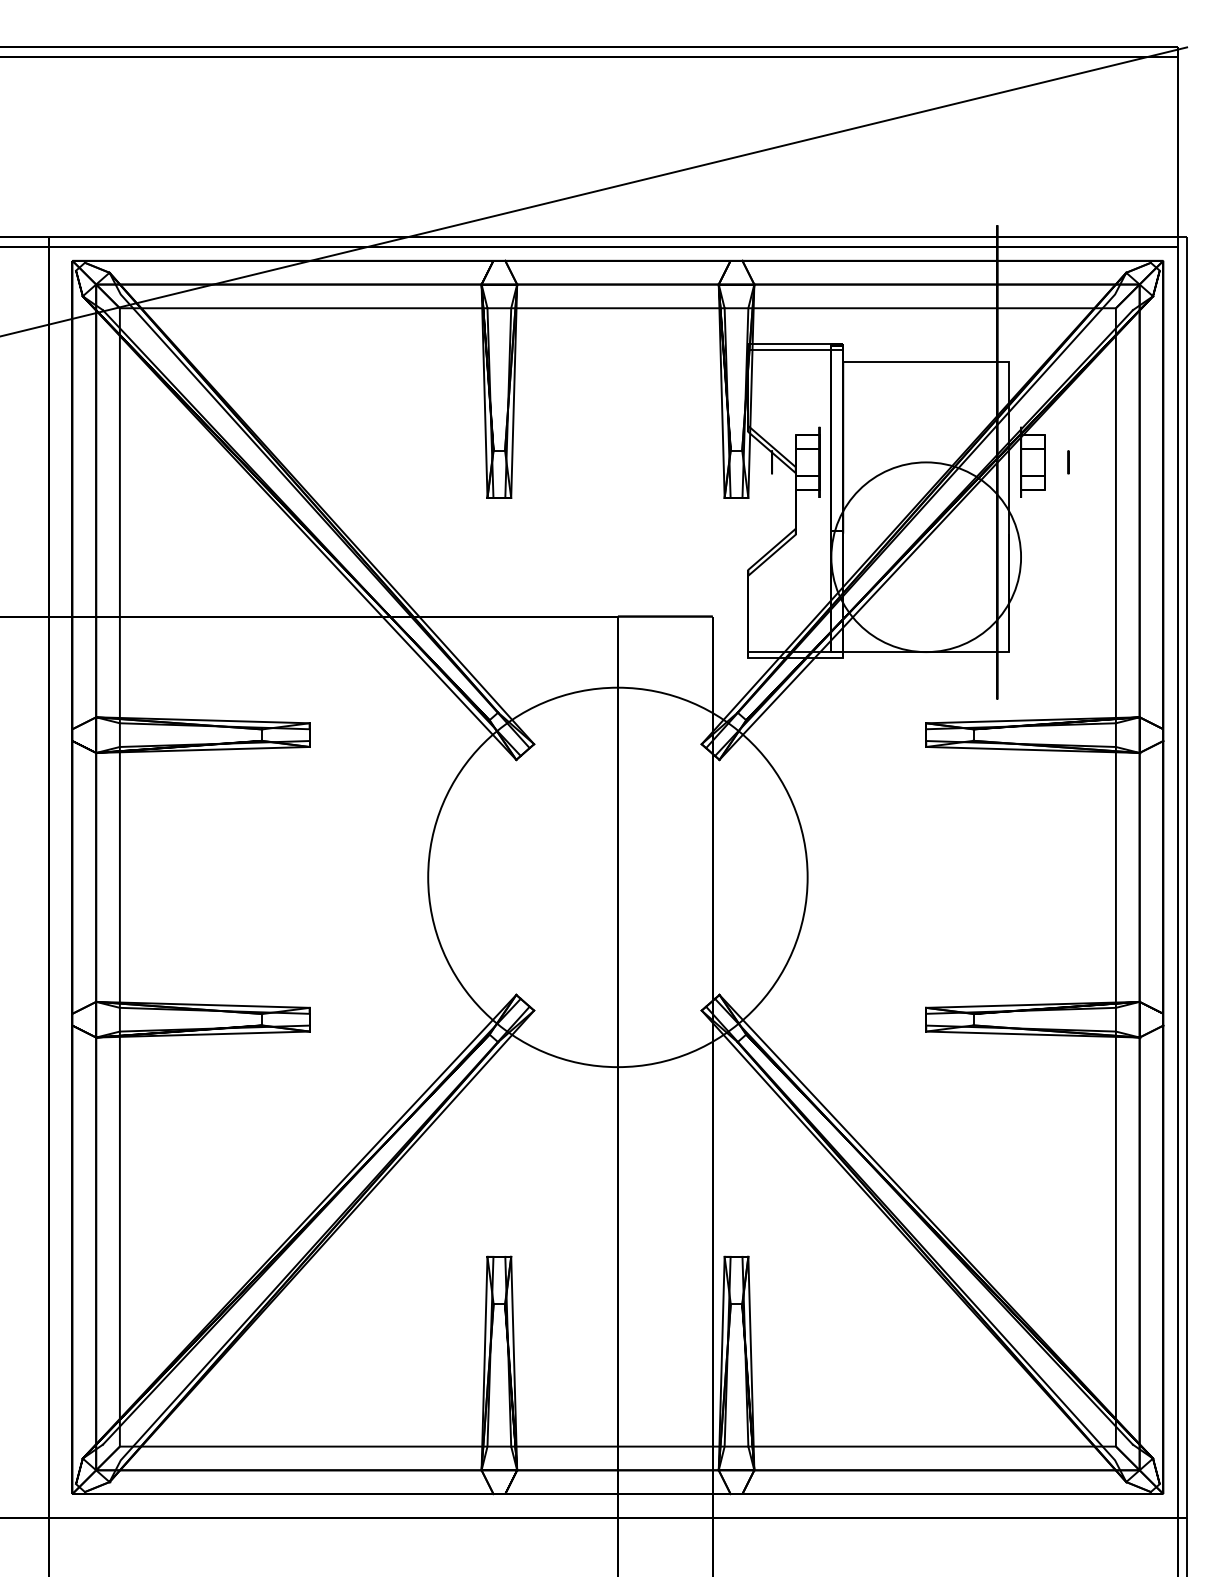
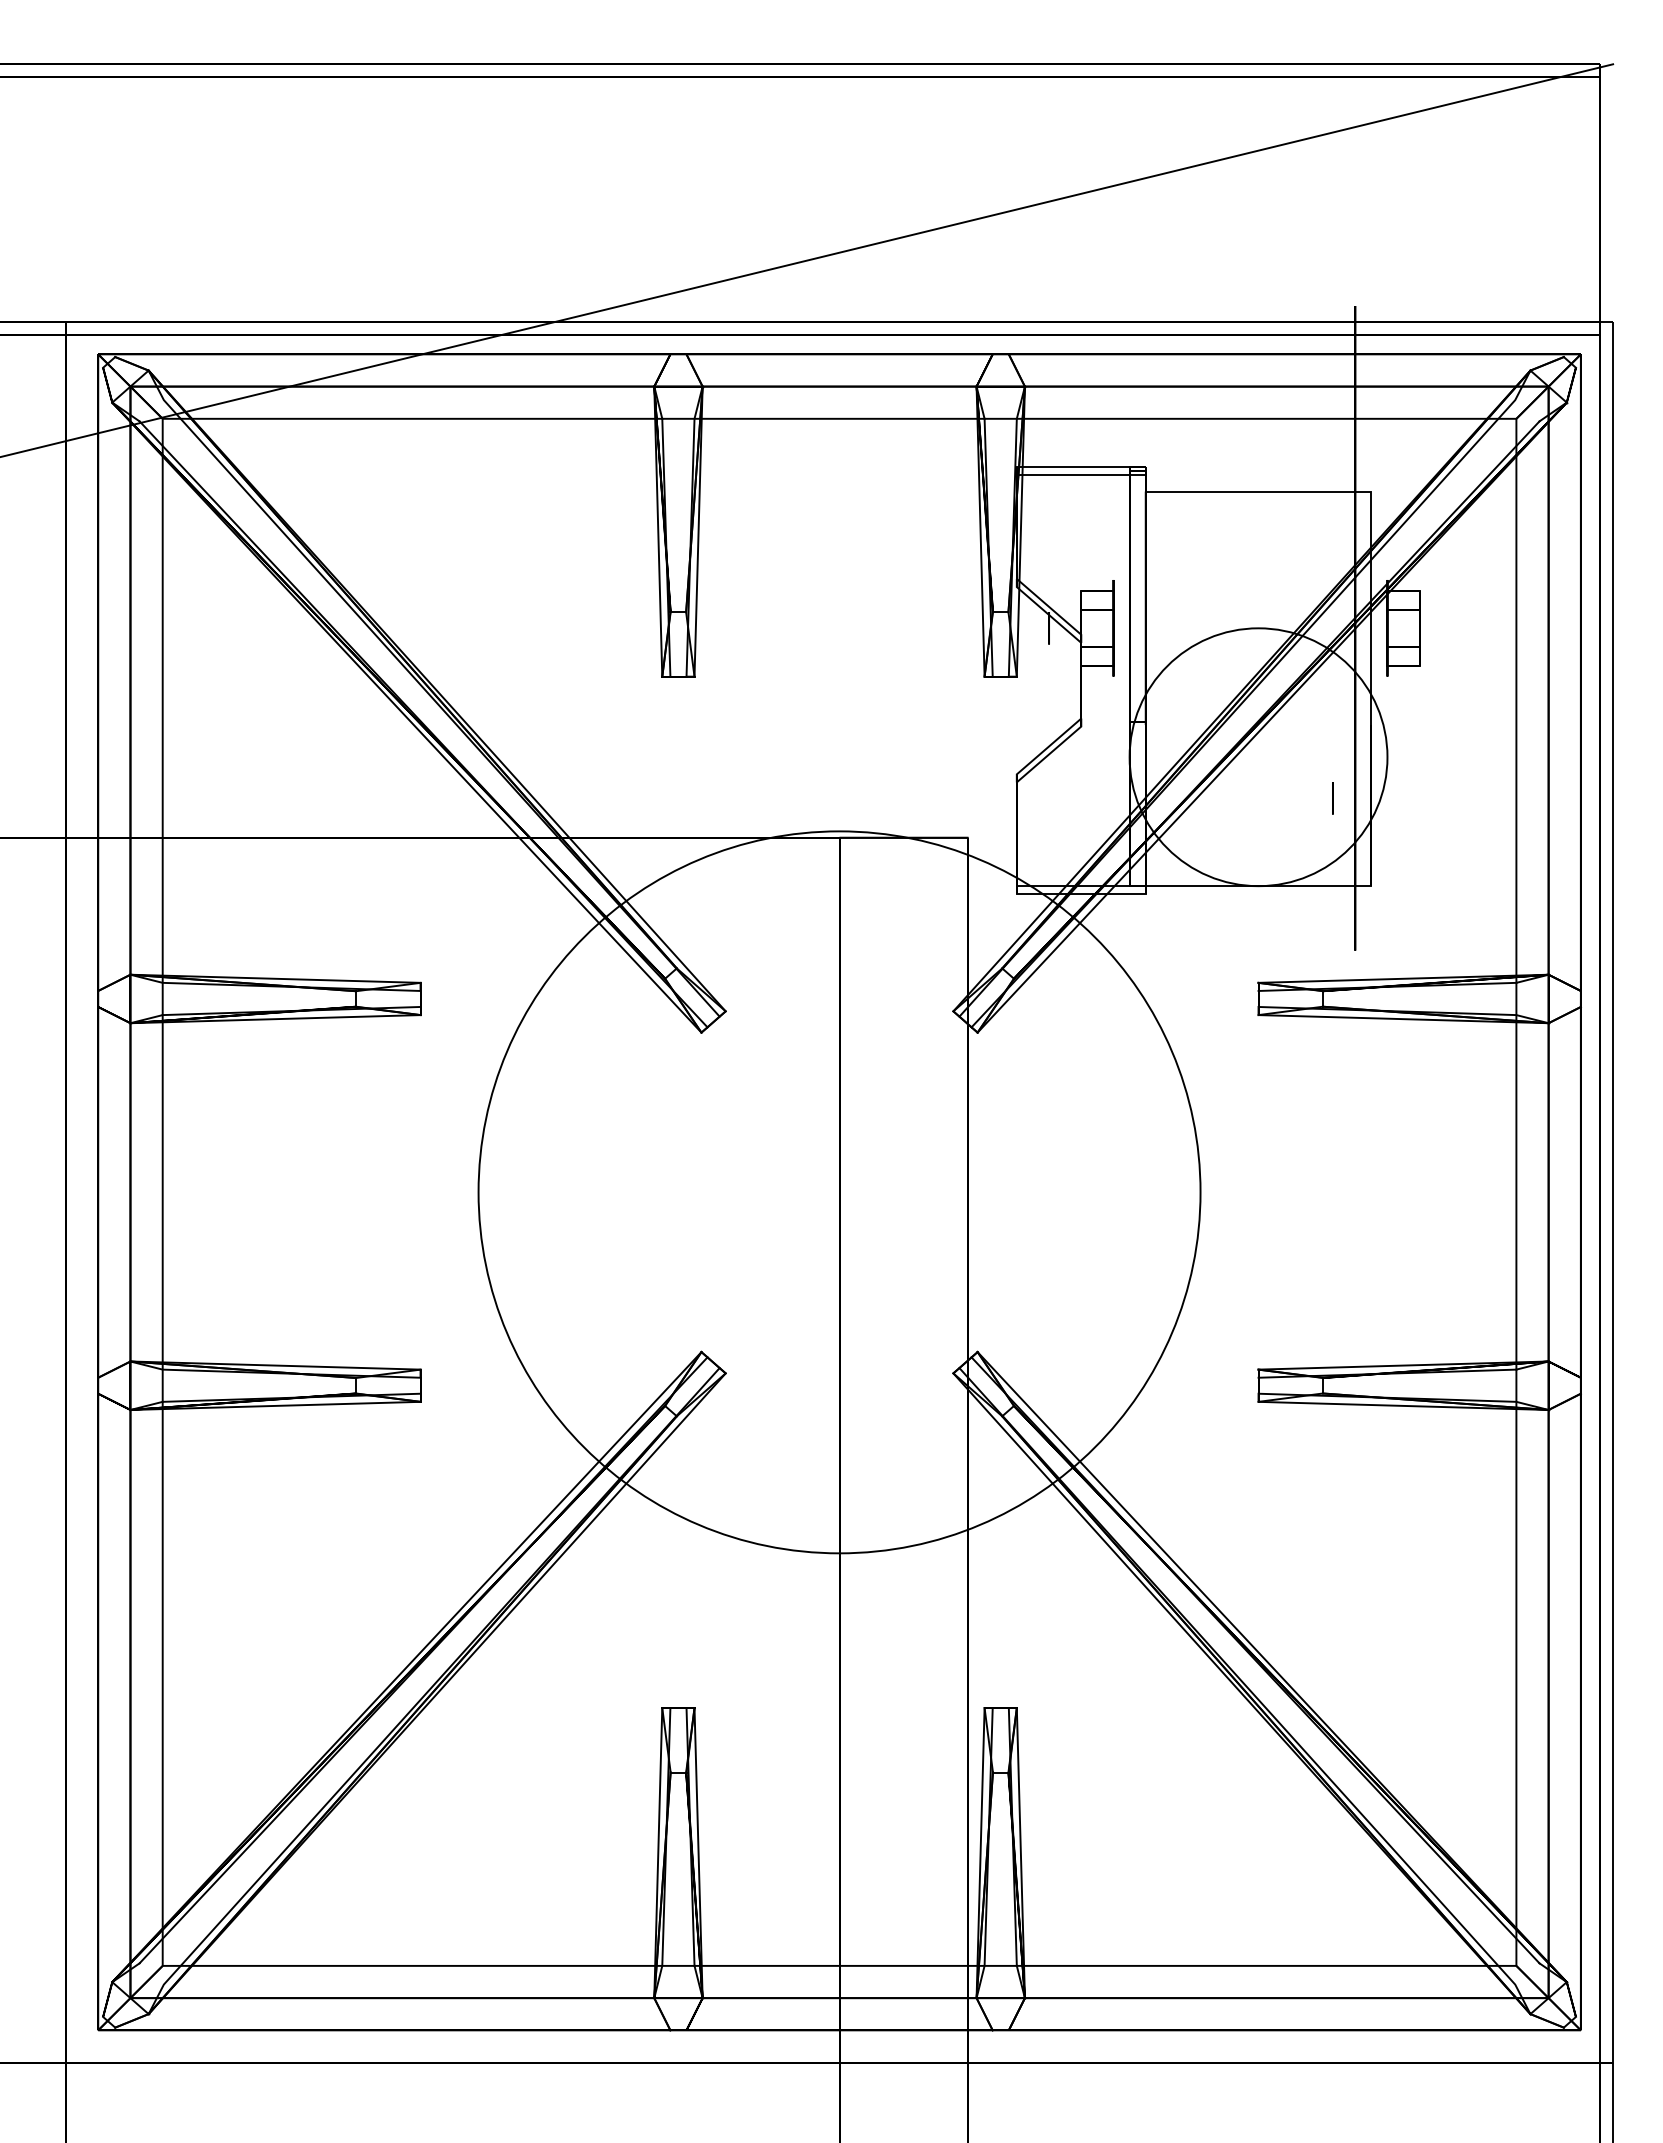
circle: (1068, 462) -> (1332, 798), moved
circle: (617, 877) -> (839, 1192), size x1.4

